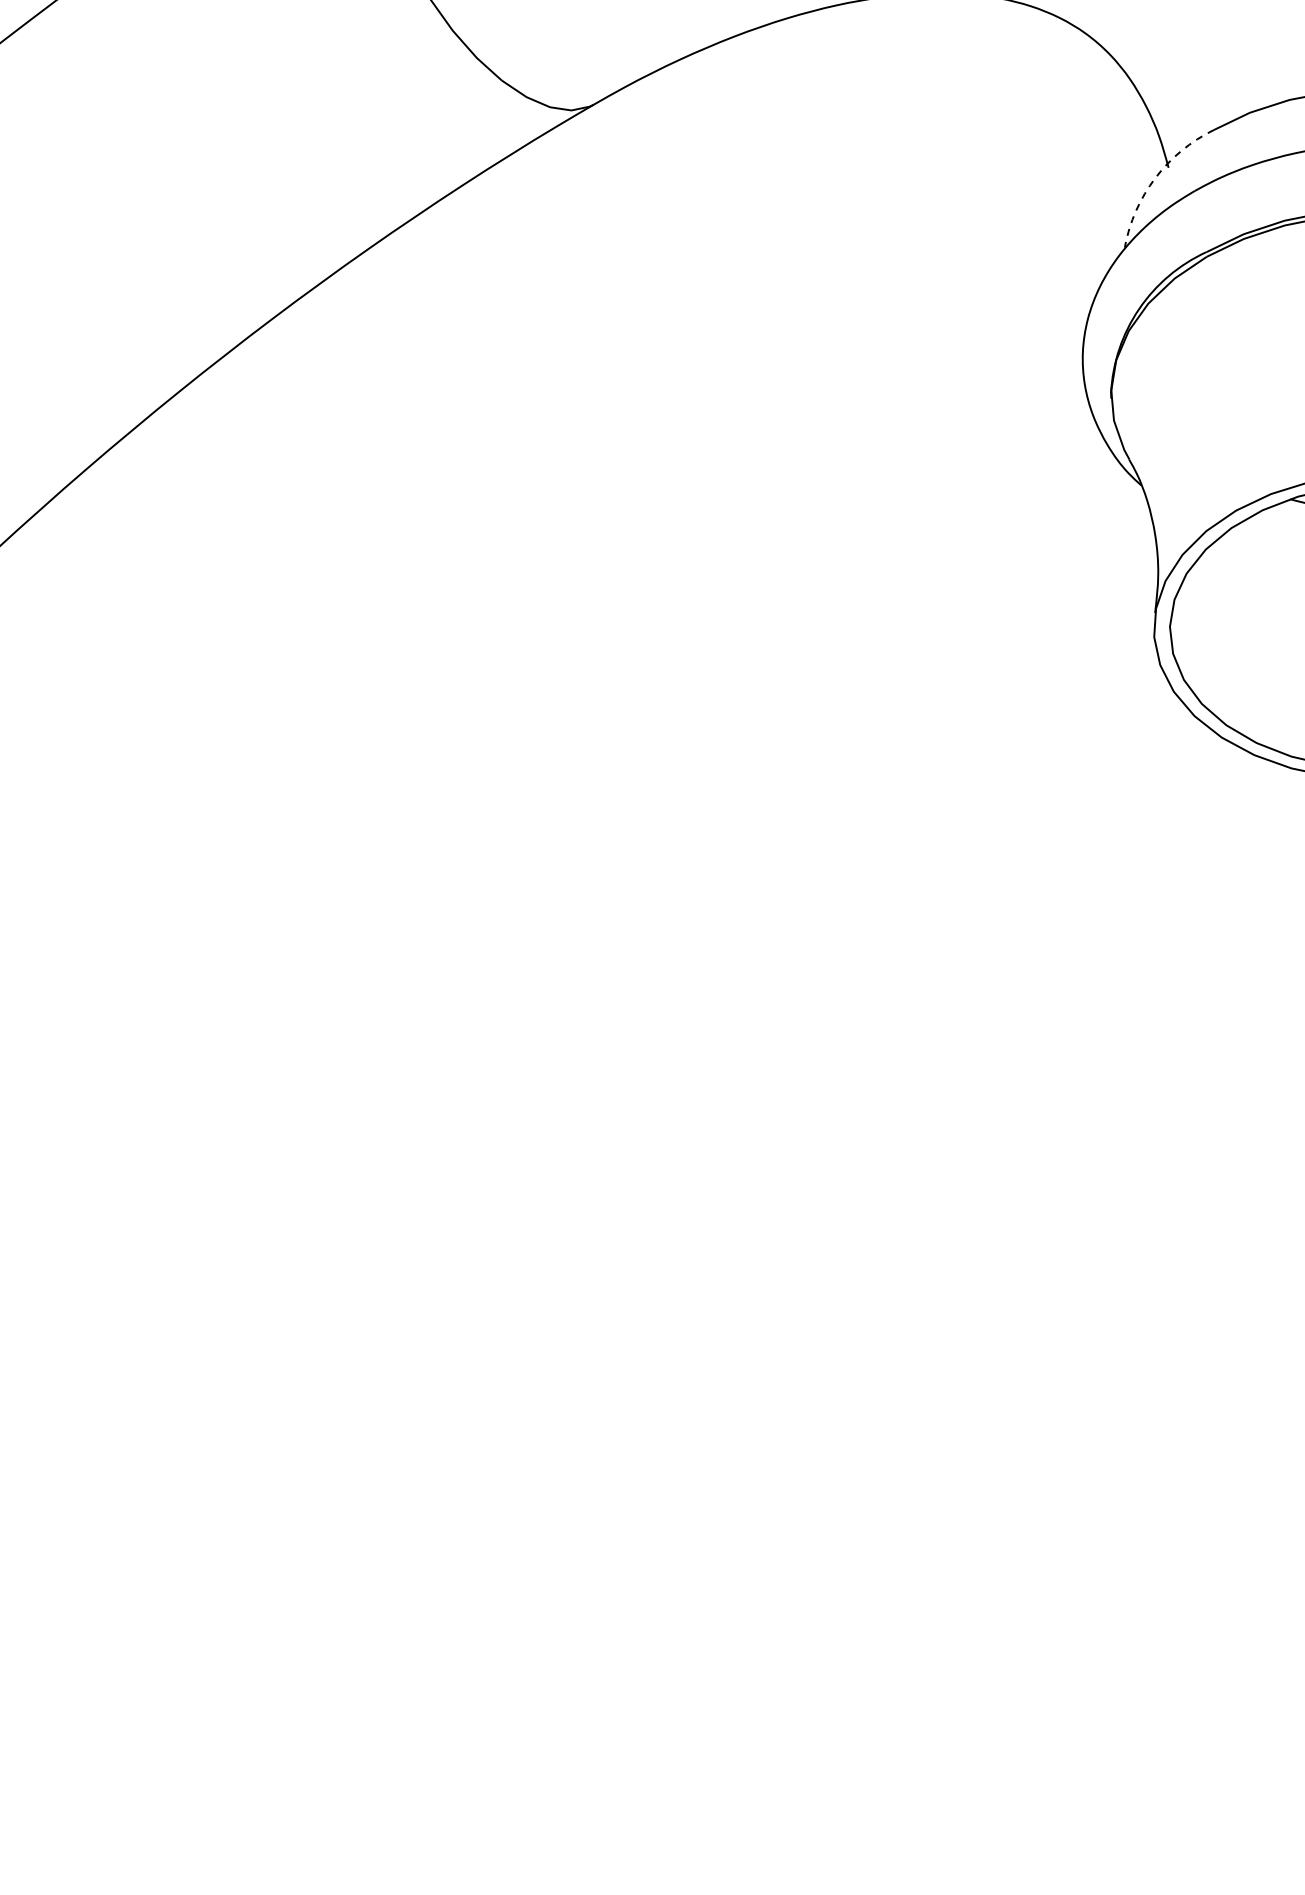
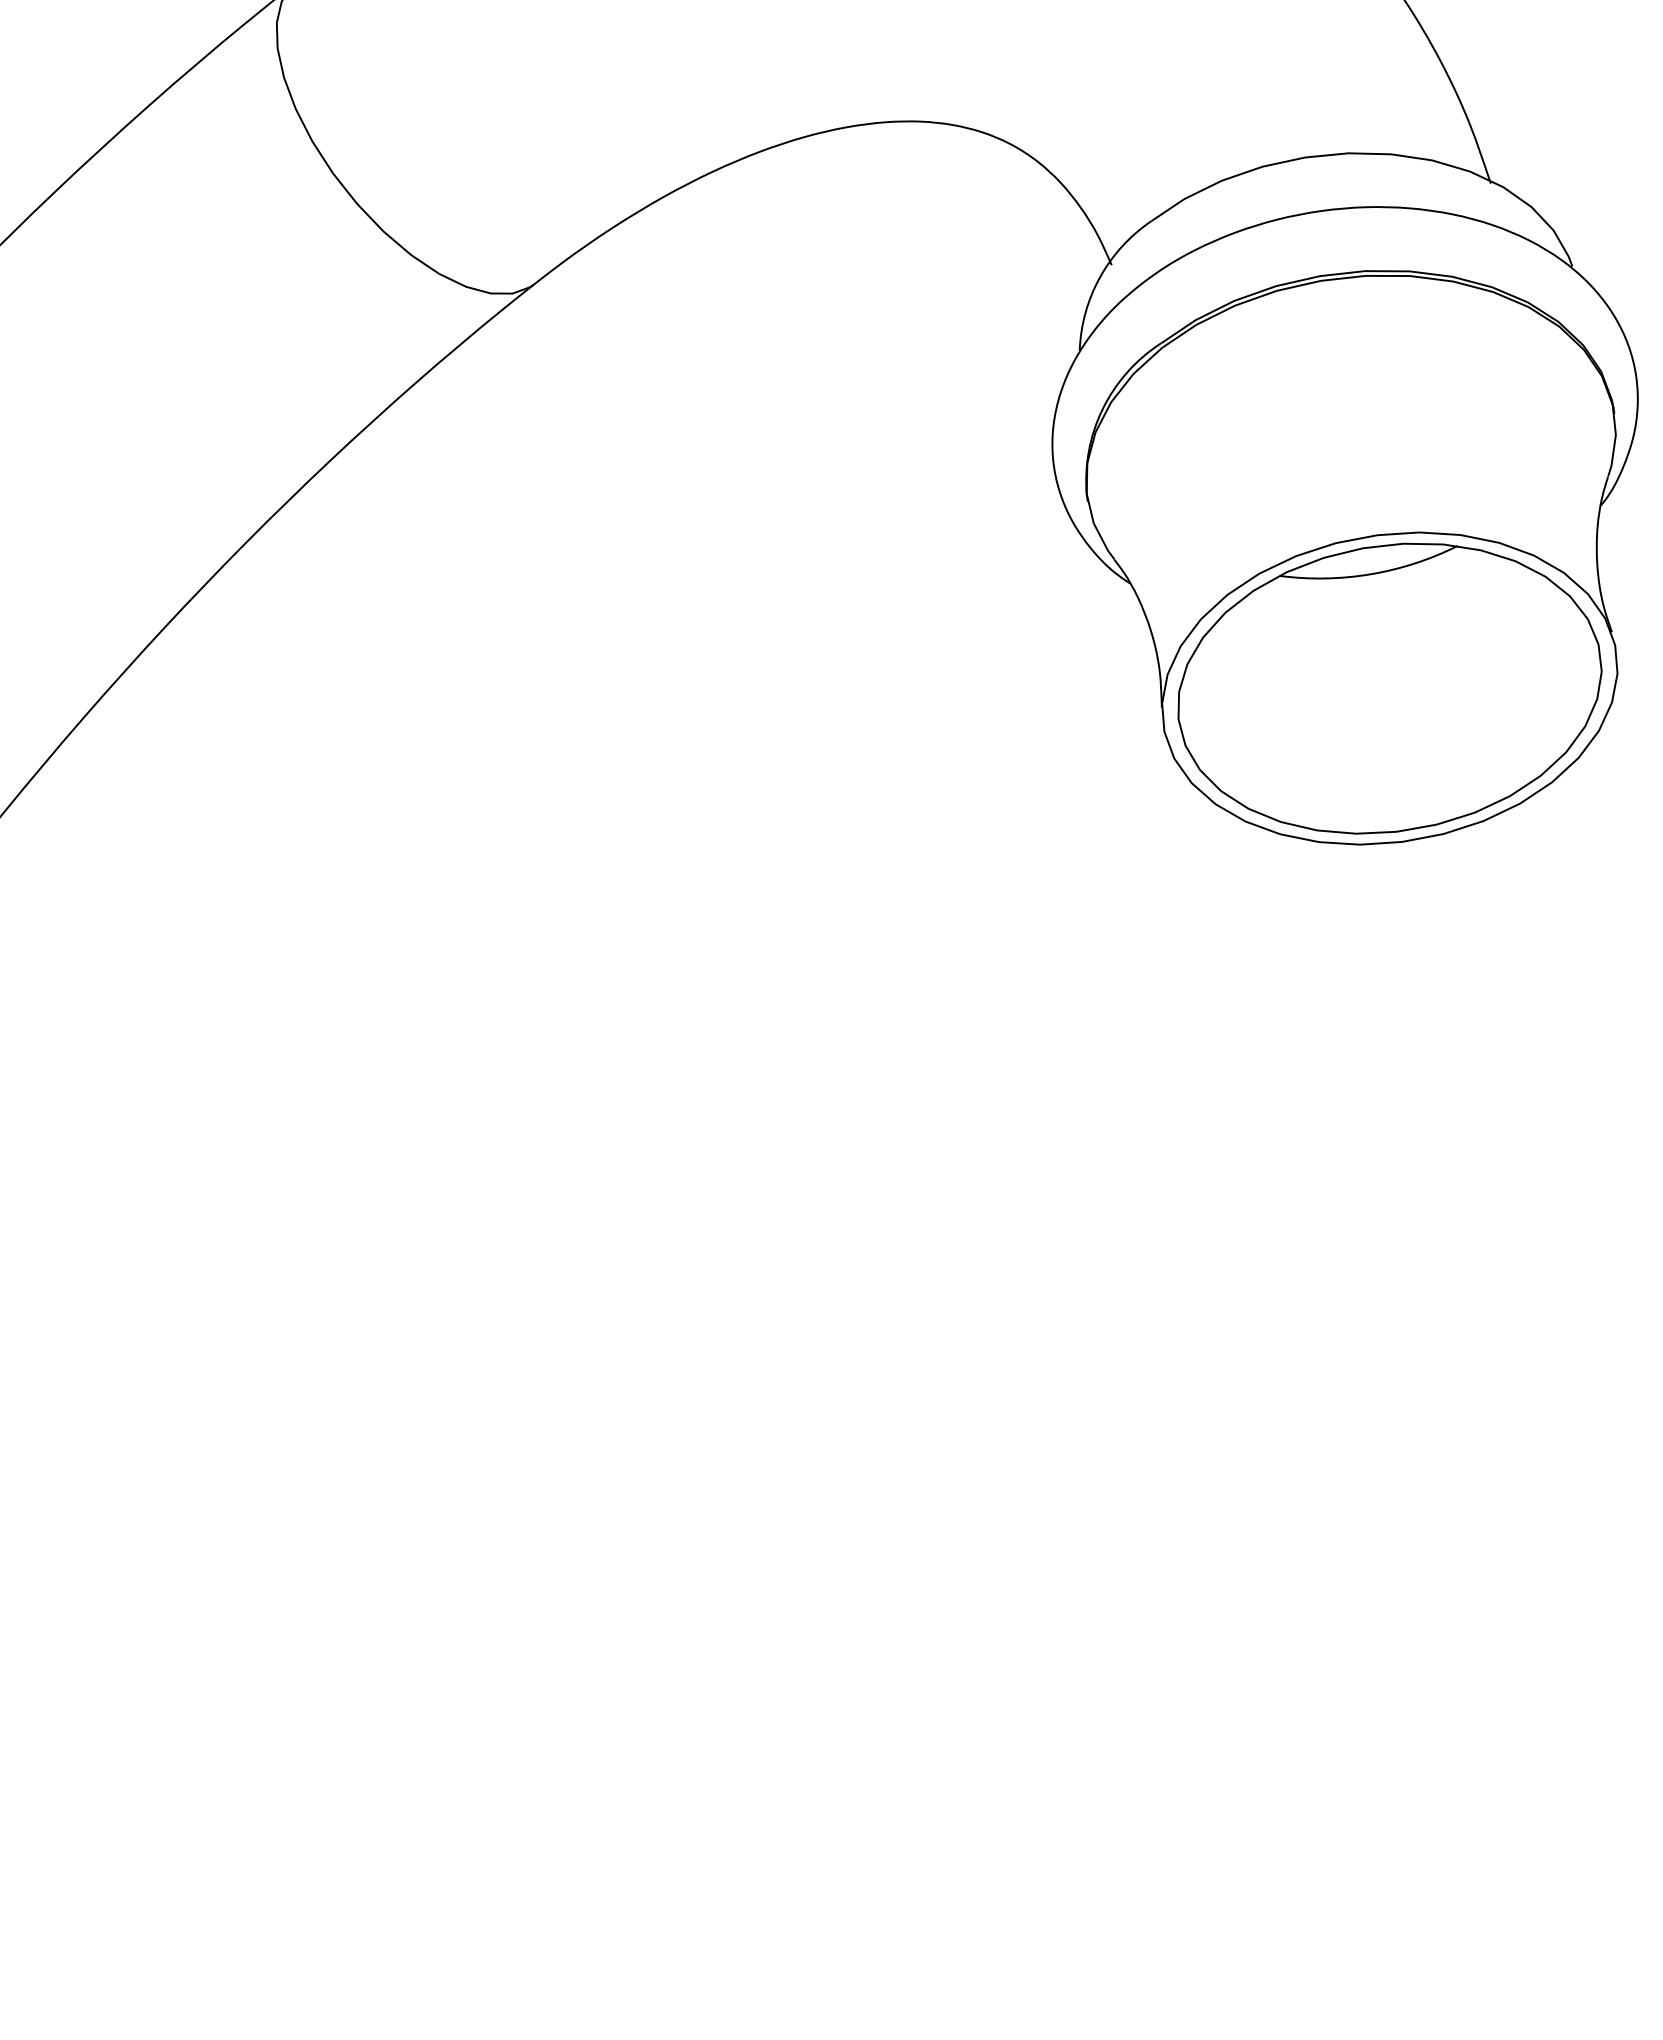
arc: (1155, 178) -> (1100, 277), dashed -> solid

